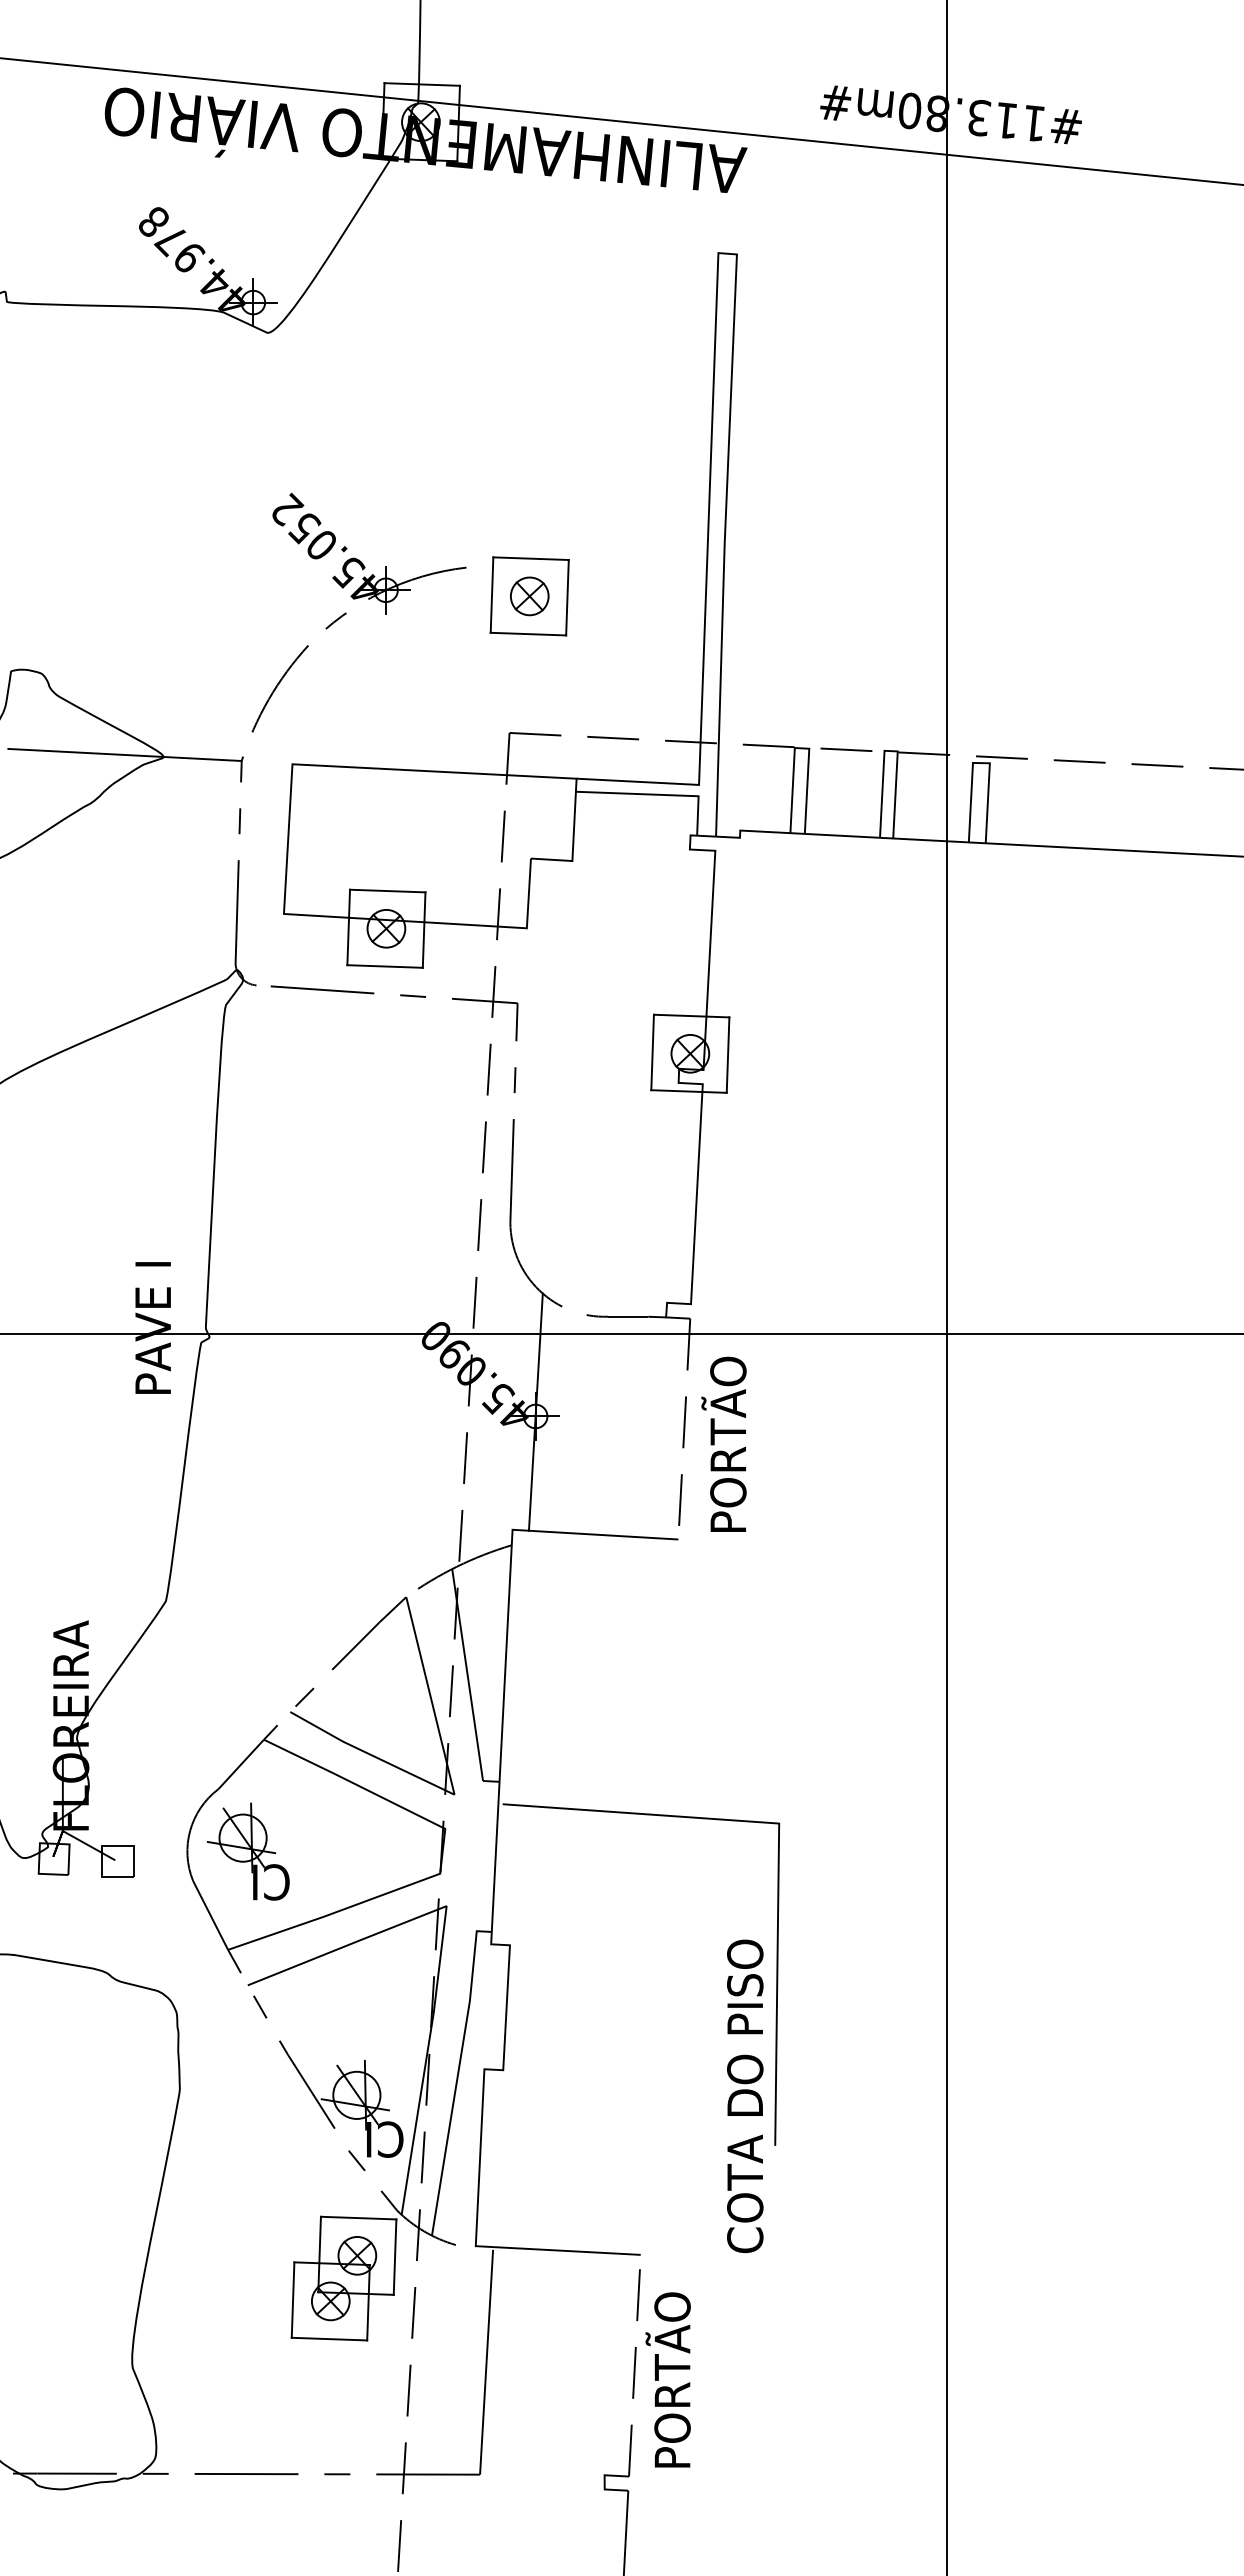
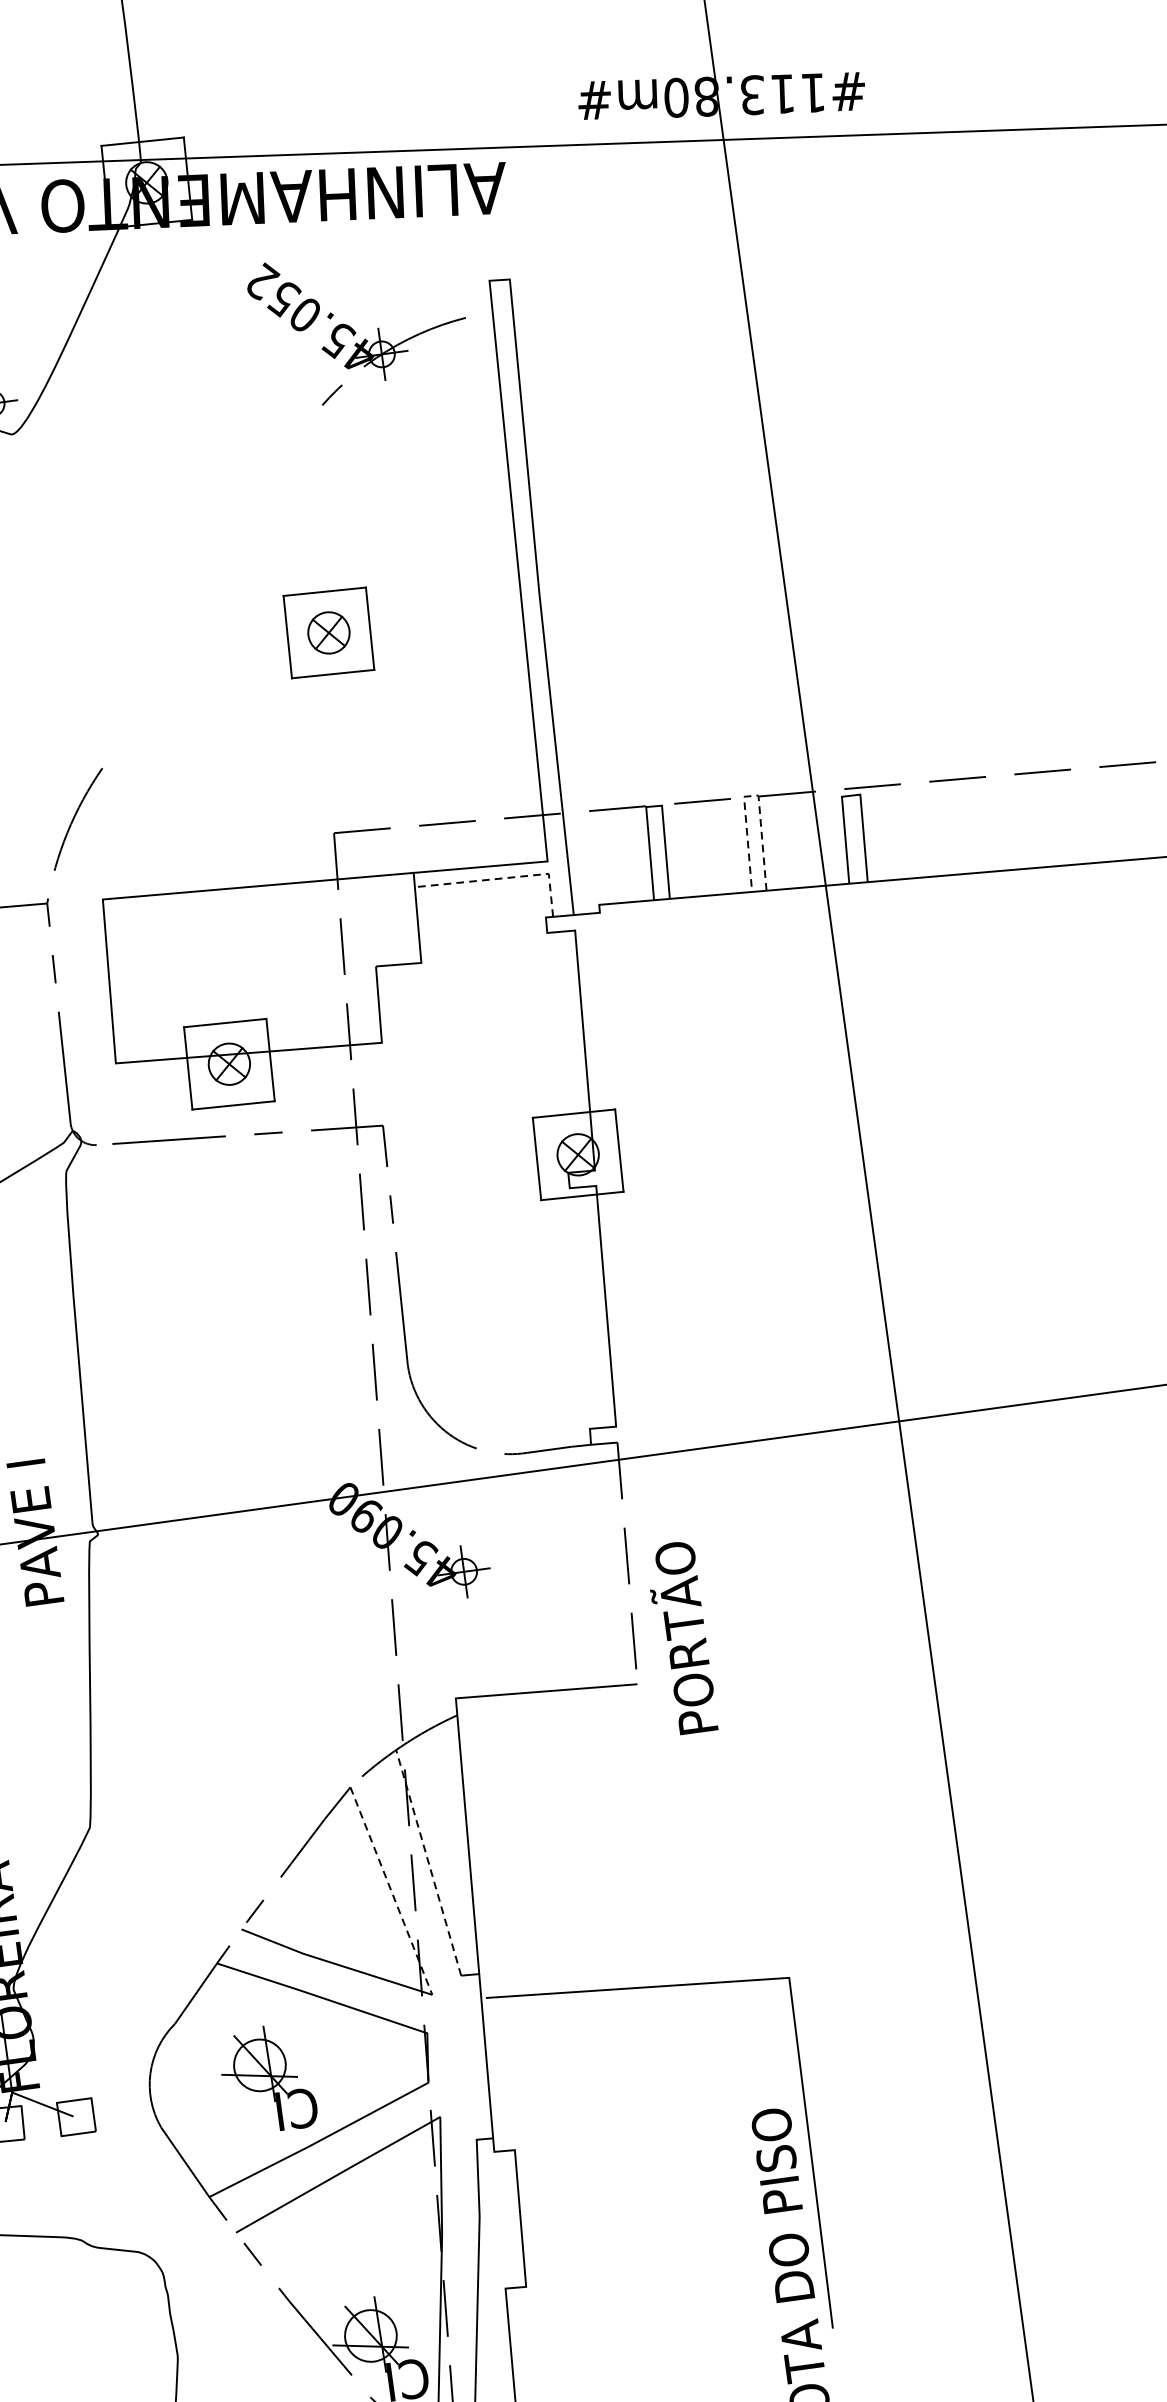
part: (363, 563) -> (353, 328), moved
part: (529, 596) -> (328, 633), moved
line: (891, 751) -> (751, 796), solid -> dashed
line: (657, 794) -> (503, 878), solid -> dashed
line: (535, 1411) -> (463, 1566), removed
text: (723, 1443) -> (680, 1637), moved
line: (467, 1674) -> (428, 1862), solid -> dashed
line: (430, 1695) -> (391, 1890), solid -> dashed
part: (248, 1851) -> (267, 2079), moved

